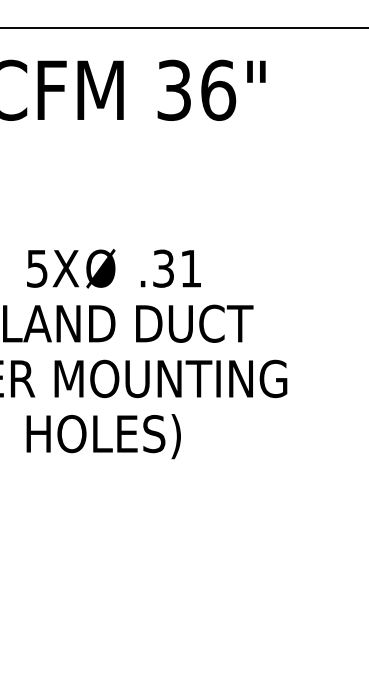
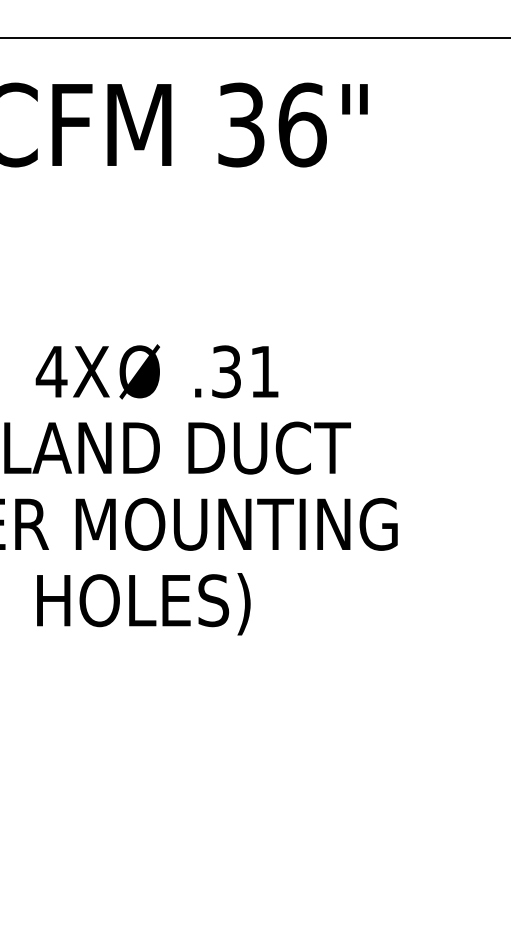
text: (36, 268) -> (50, 371), 5X -> 4X

